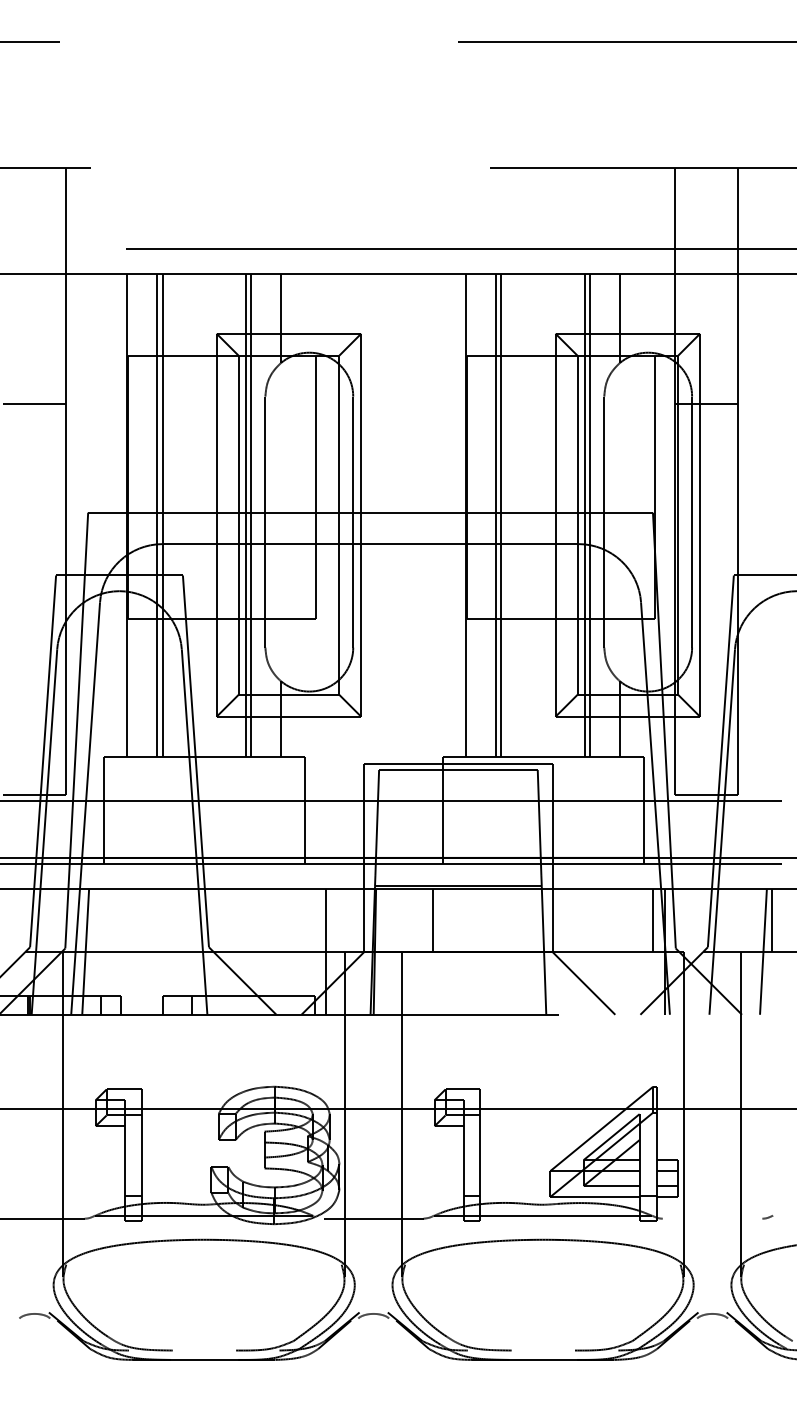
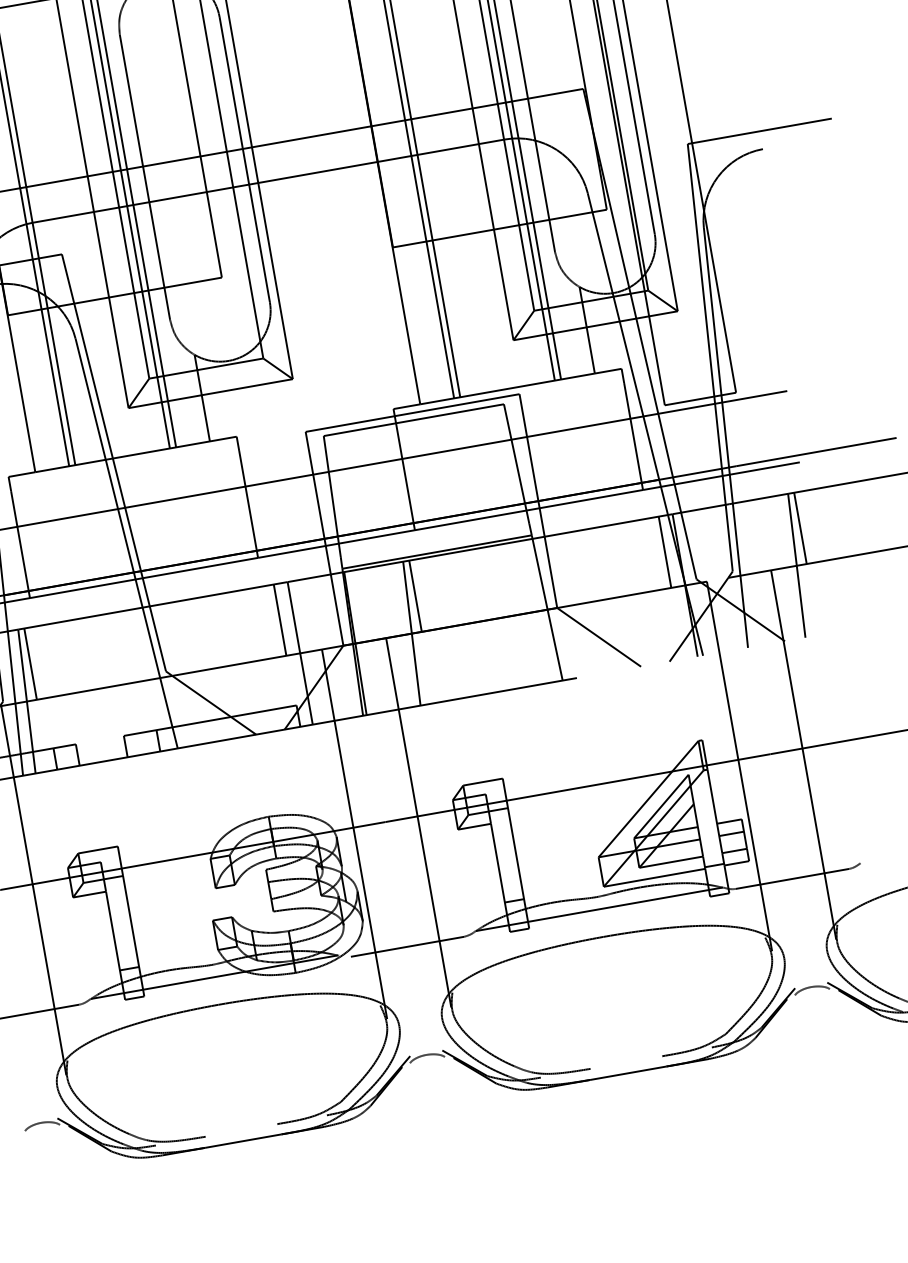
line: (94, 920) -> (30, 663), added
line: (314, 920) -> (280, 619), added
line: (424, 951) -> (411, 633), added
line: (712, 1218) -> (792, 878), added

